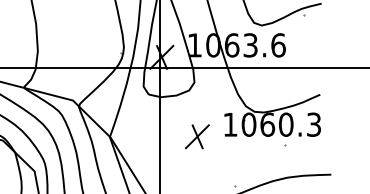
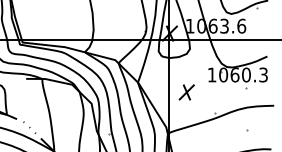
part: (196, 136) -> (186, 92), moved

